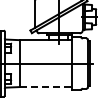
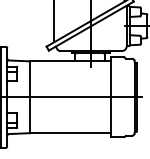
line: (46, 86) -> (71, 132), dashed -> solid

